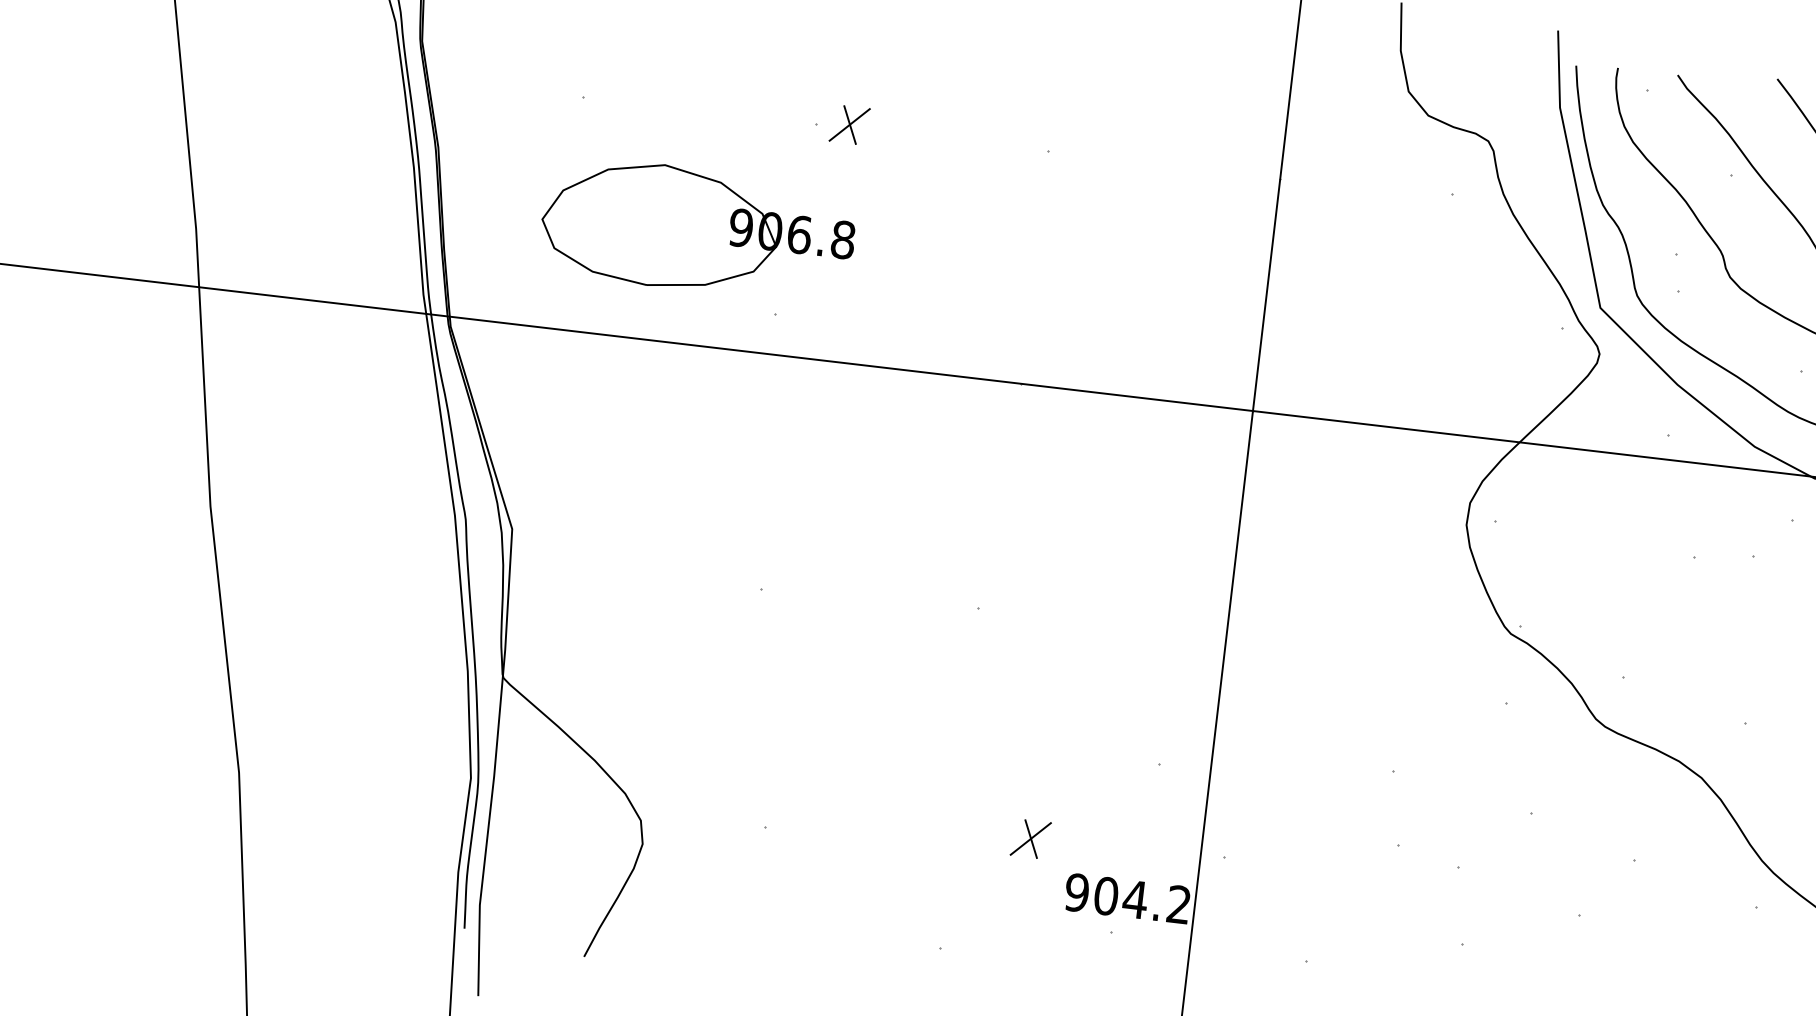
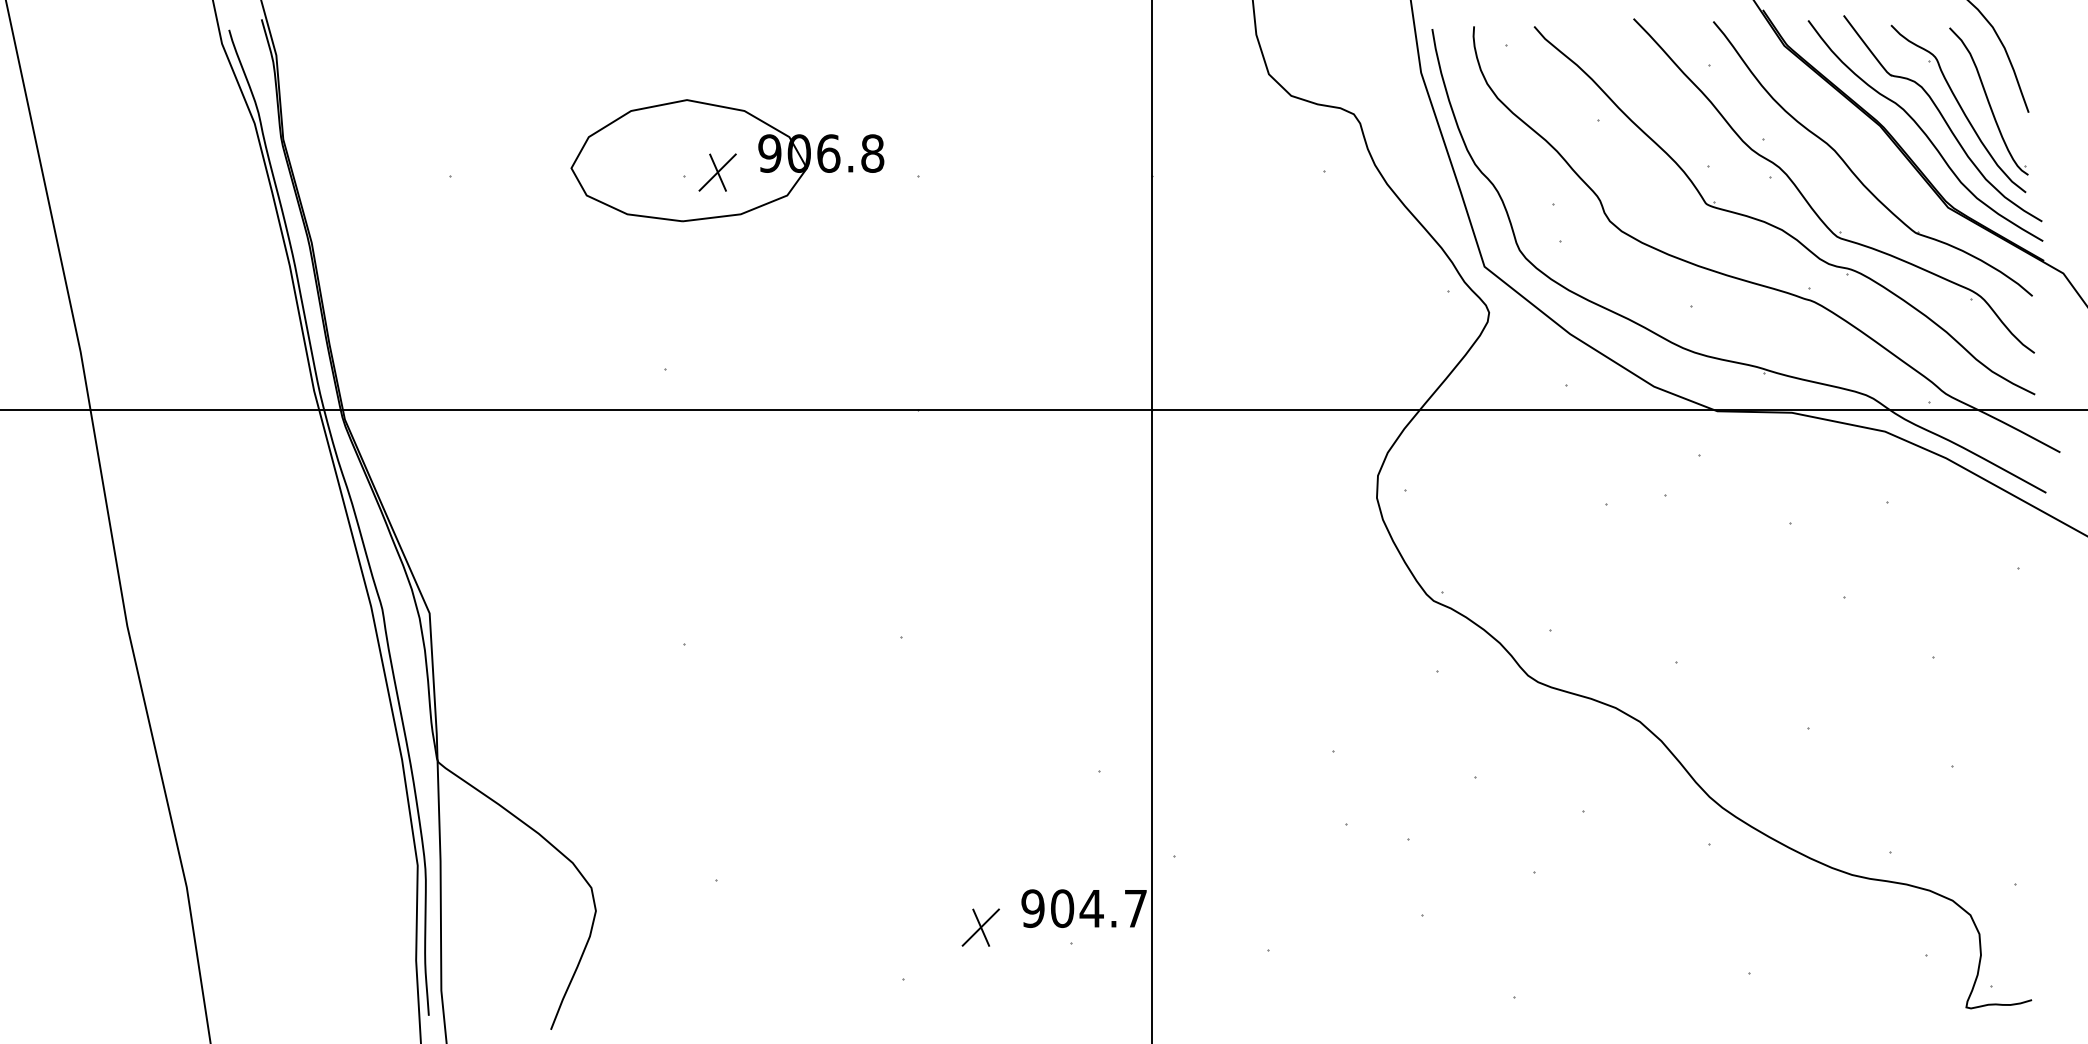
part: (698, 229) -> (727, 160), moved
part: (1030, 838) -> (980, 927), moved
text: (1178, 904) -> (1135, 908), 904.2 -> 904.7

